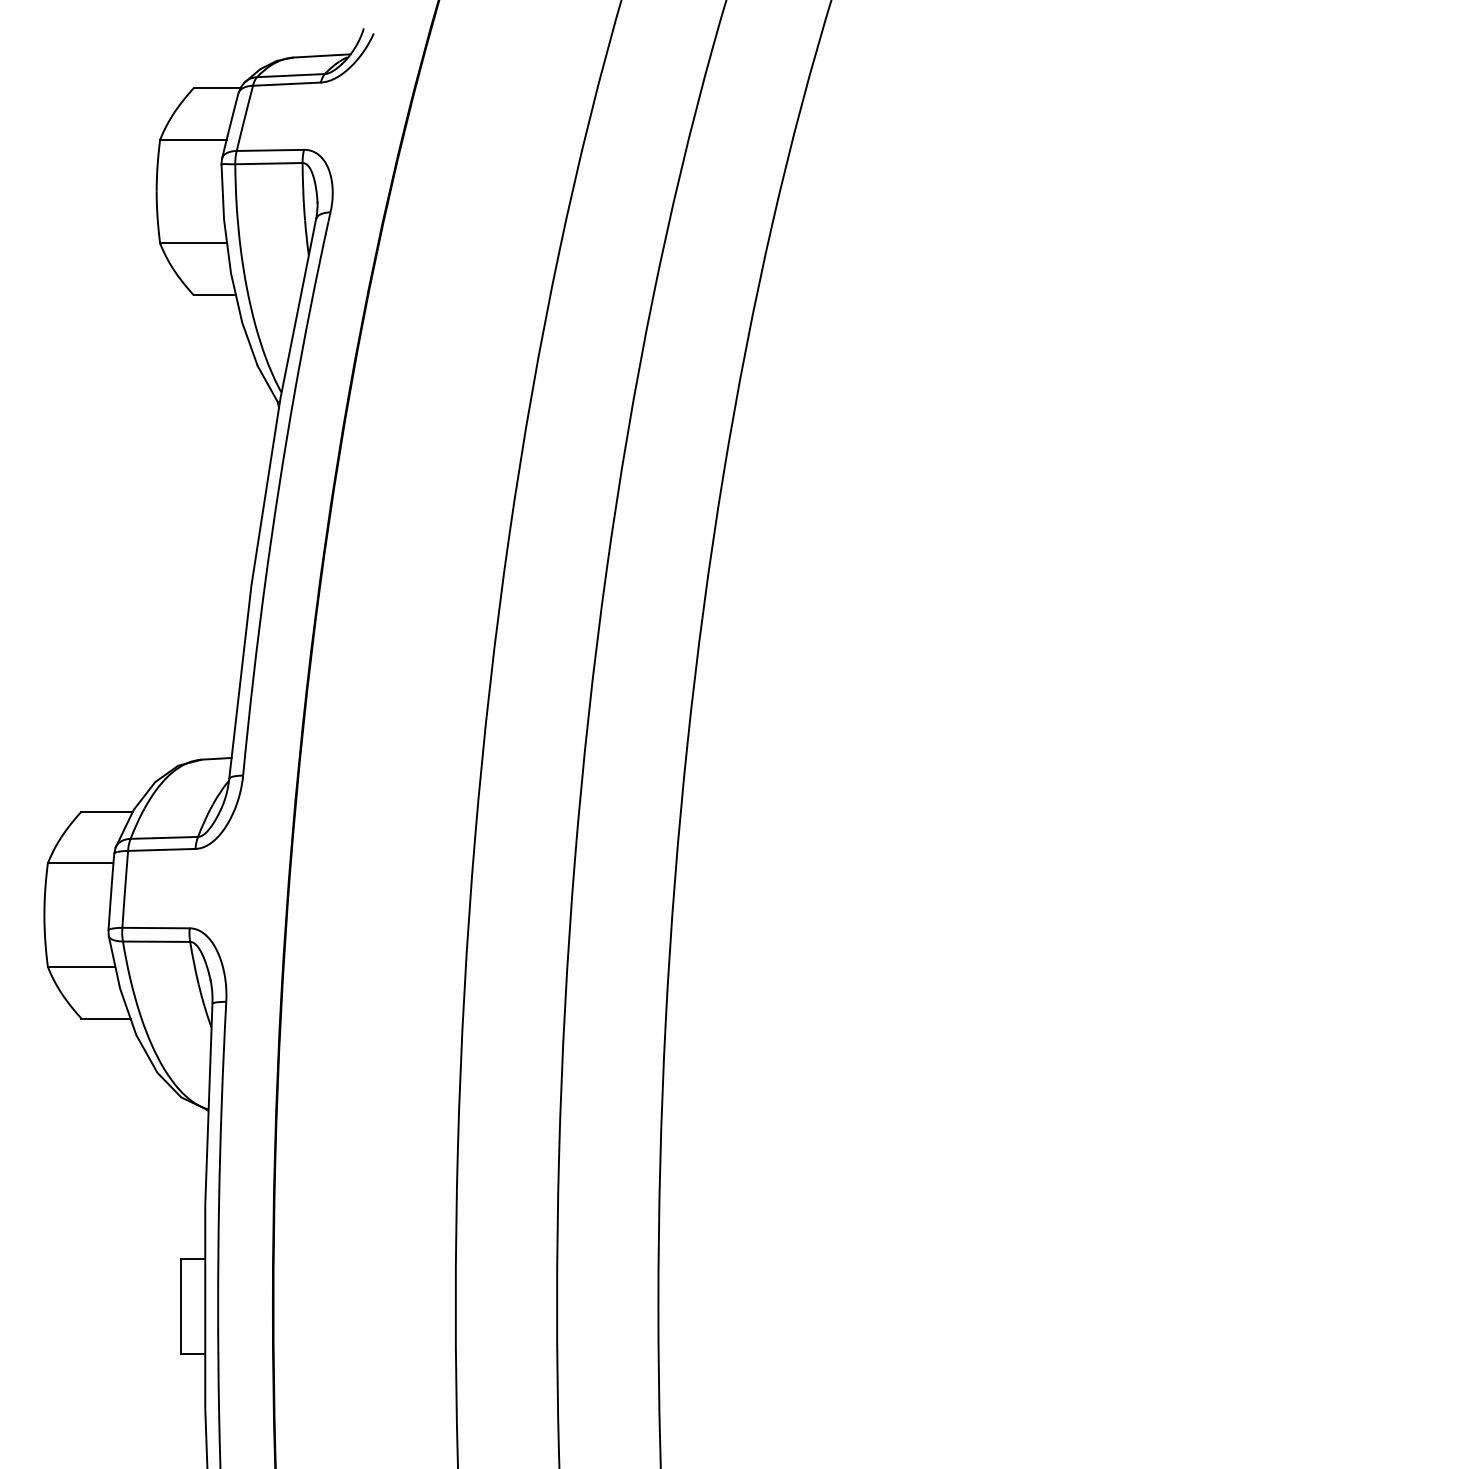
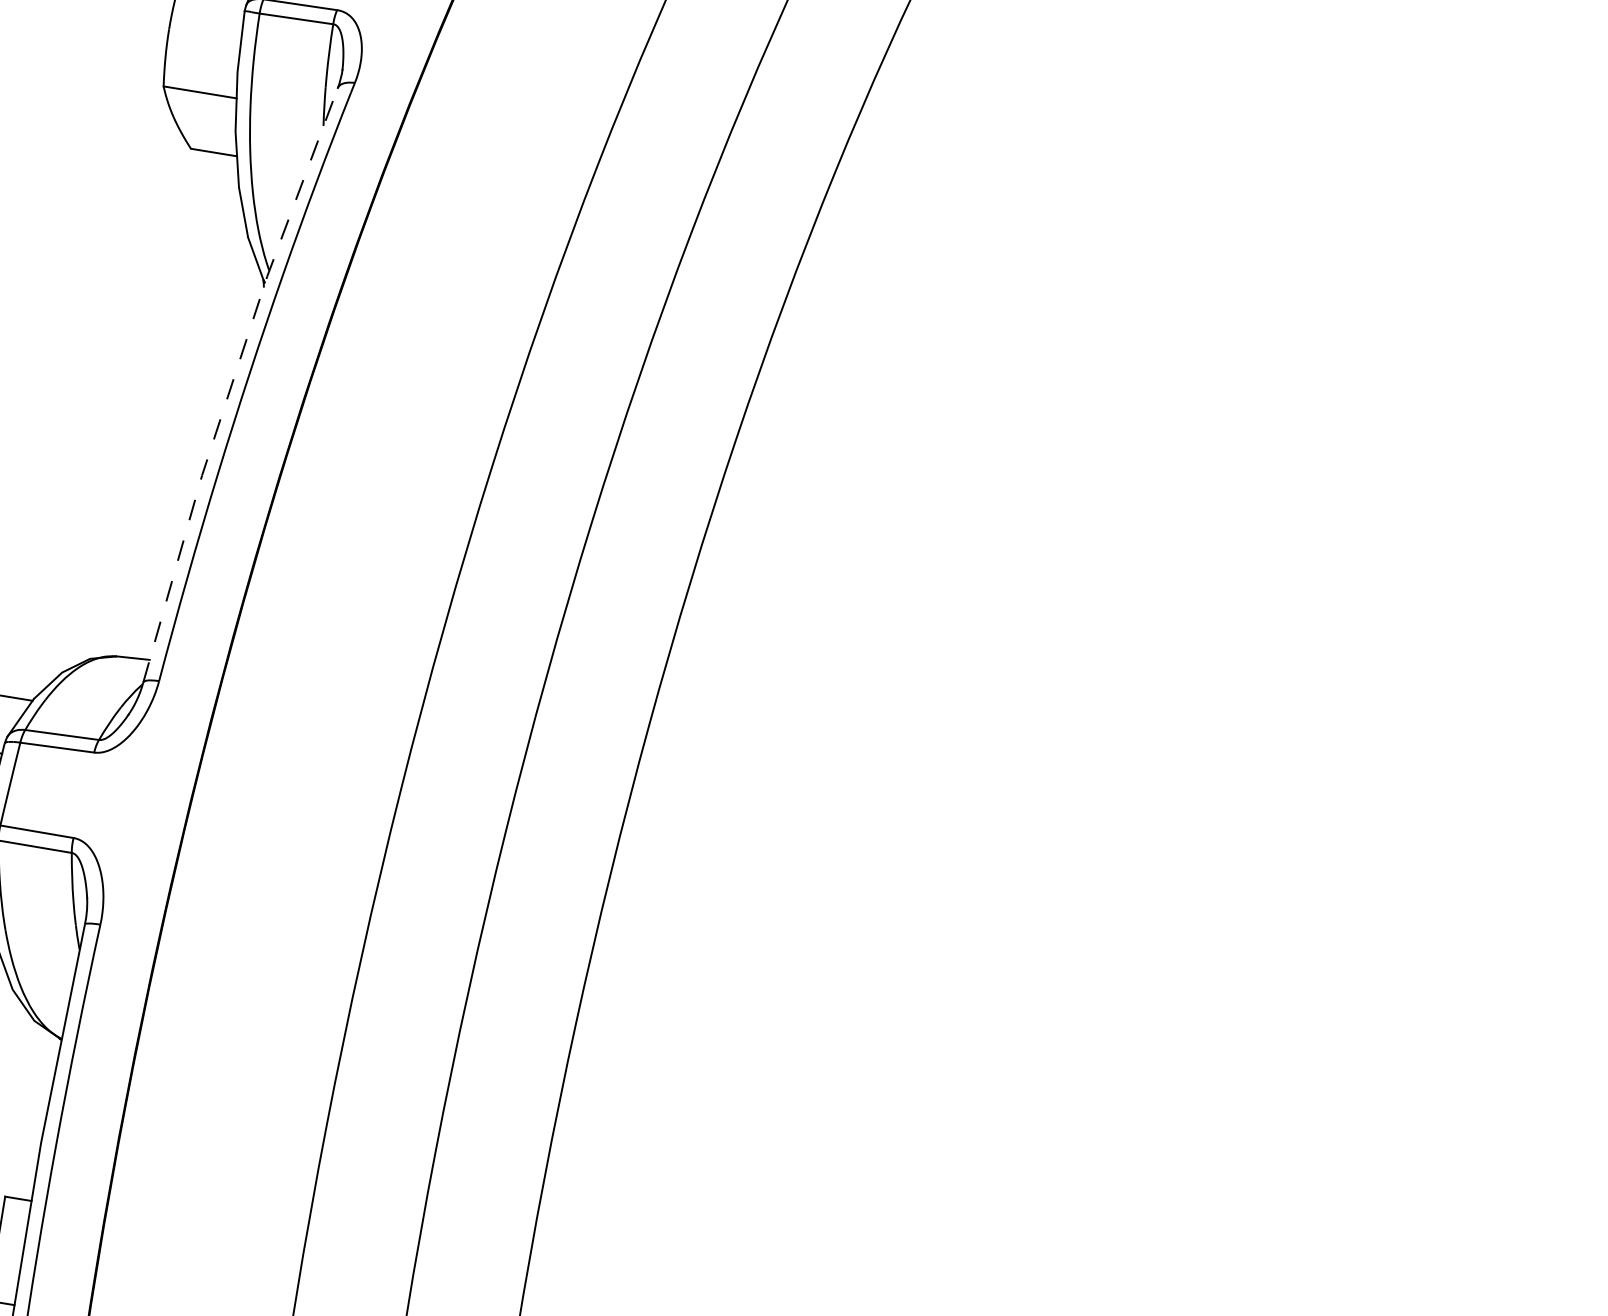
line: (265, 497) -> (233, 382), solid -> dashed

